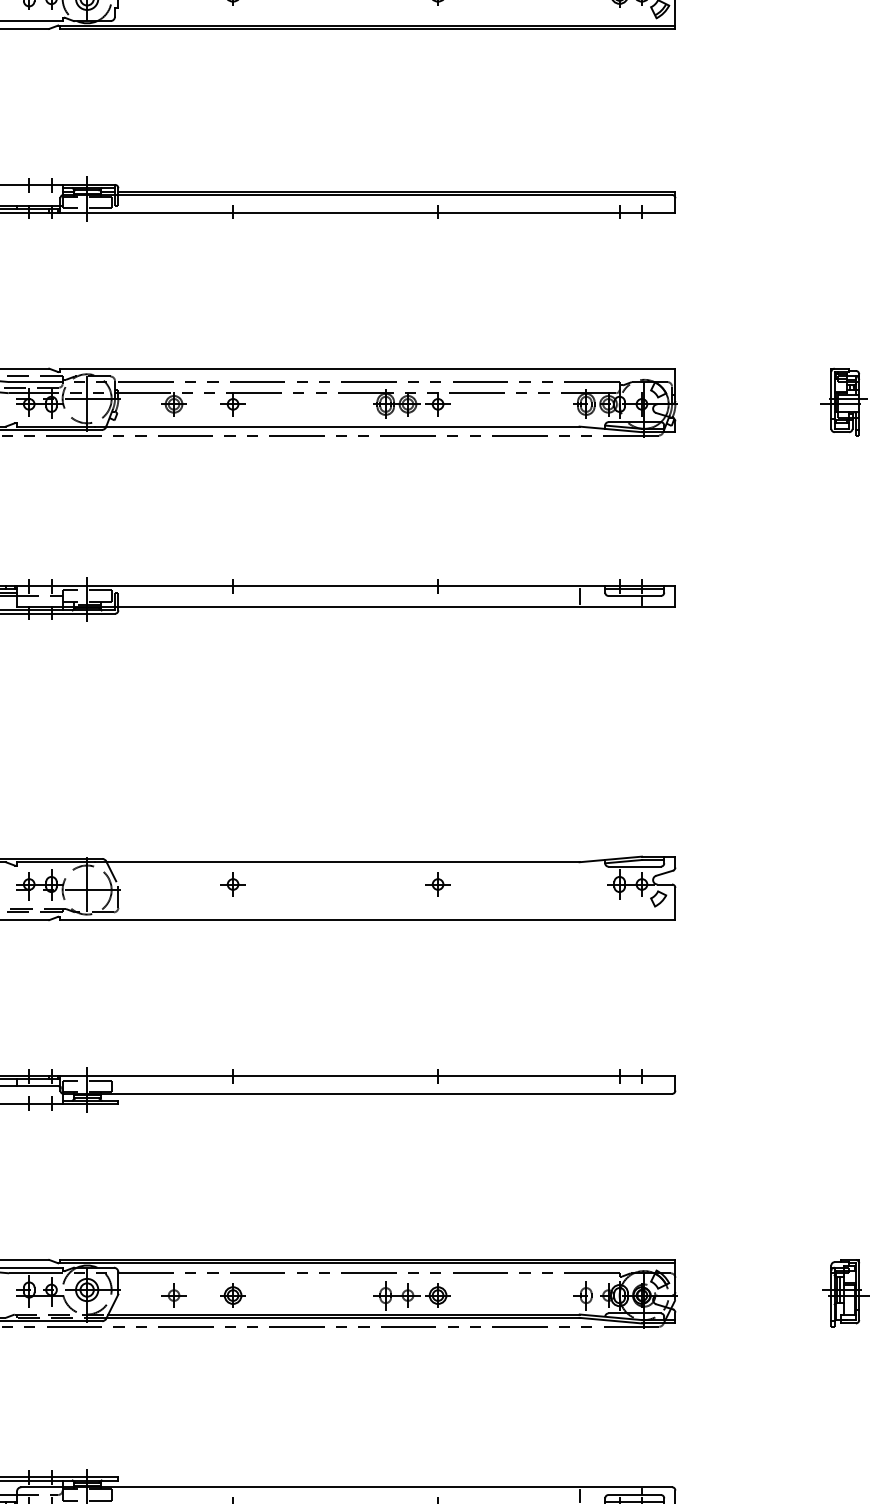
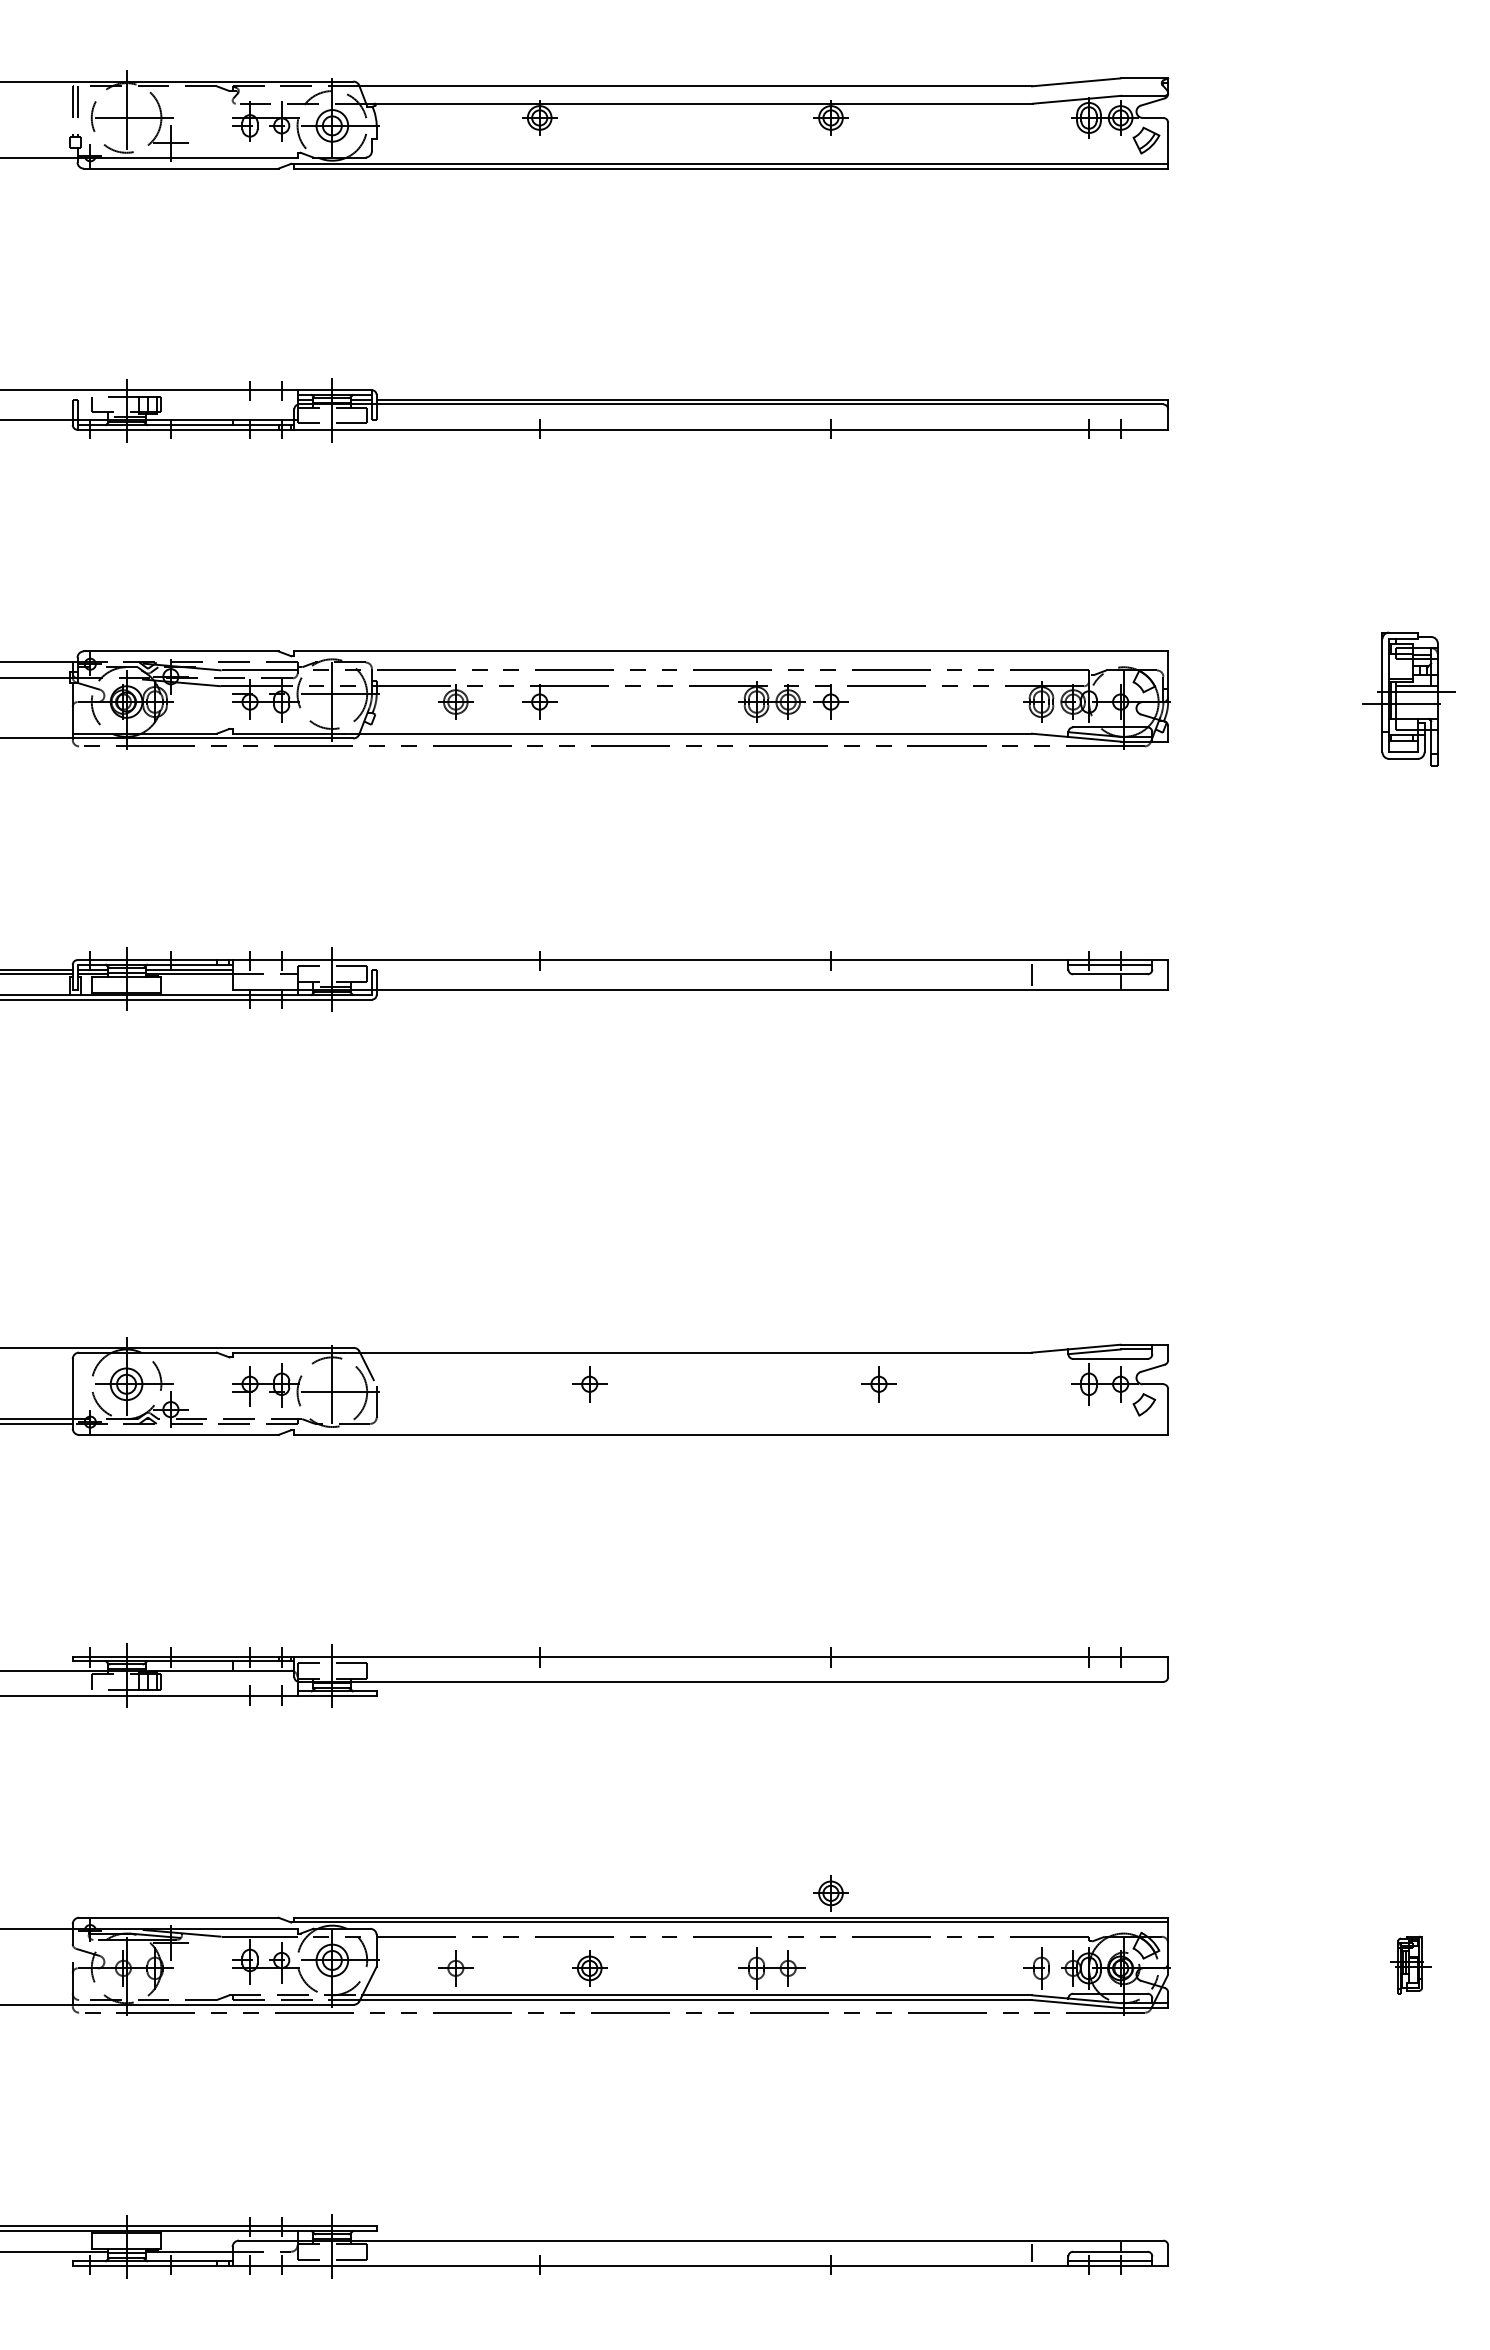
part: (843, 401) -> (1407, 698), size x1.4
part: (232, 884) -> (589, 1384), moved
part: (437, 884) -> (878, 1384), moved
part: (845, 1292) -> (1410, 1964), size x0.6
part: (232, 1295) -> (589, 1968), moved
part: (437, 1295) -> (830, 1893), moved

